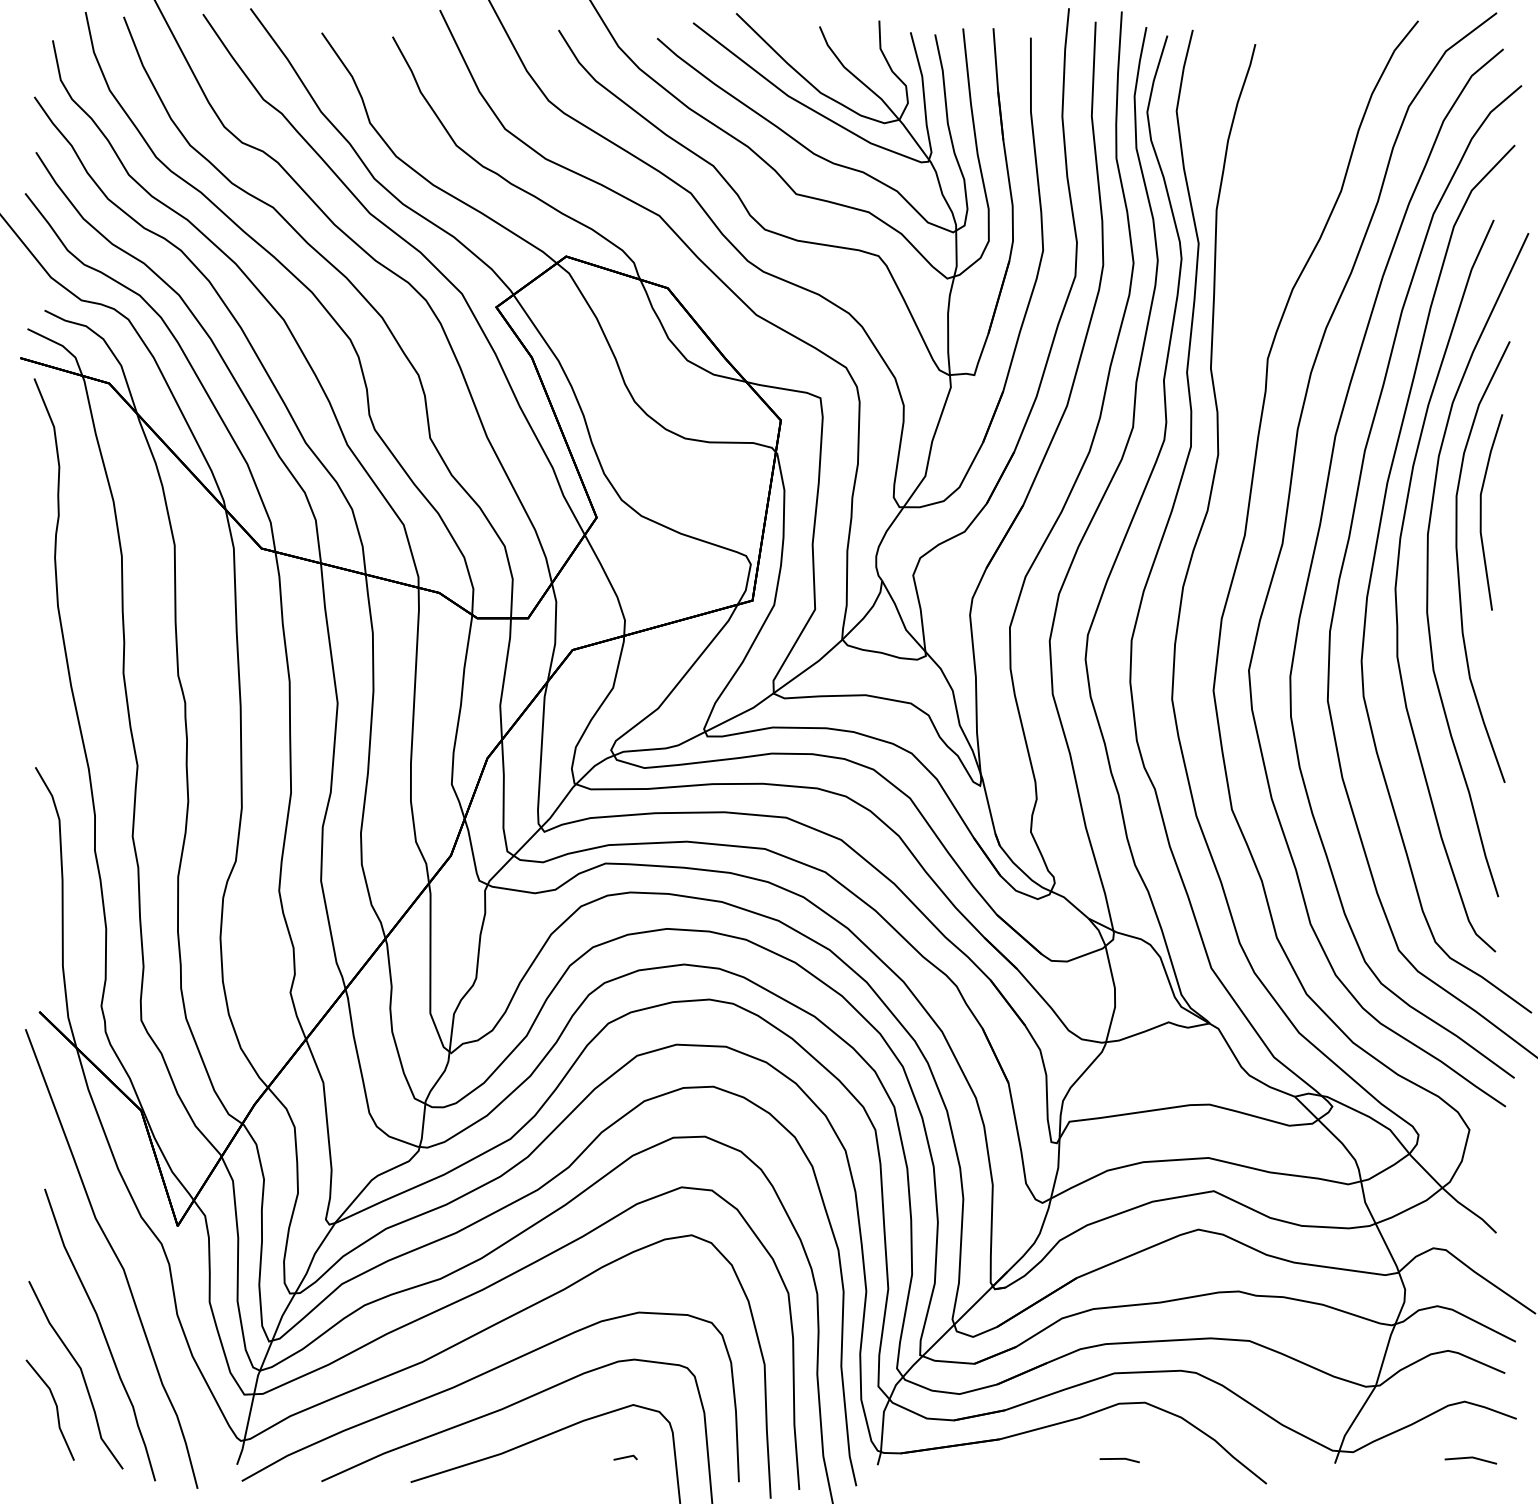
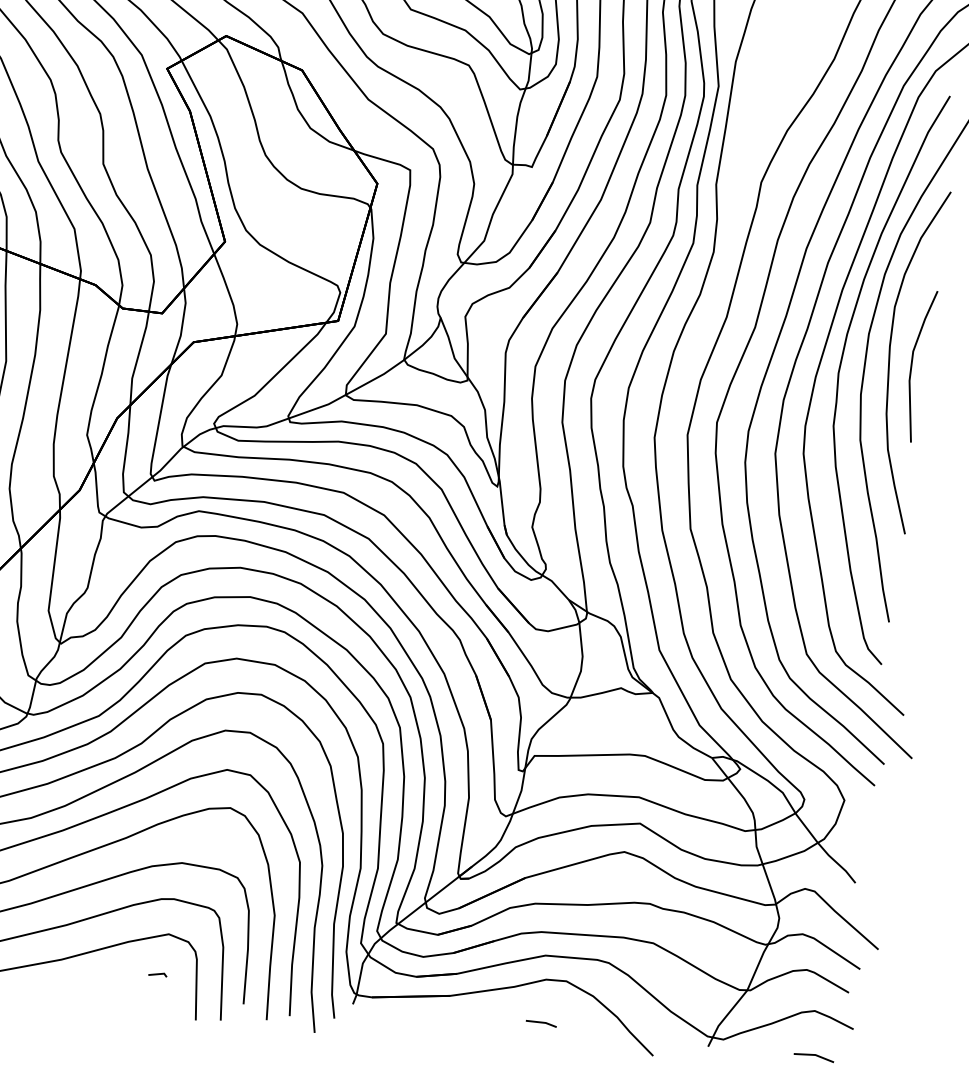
part: (1481, 512) -> (912, 365), moved

